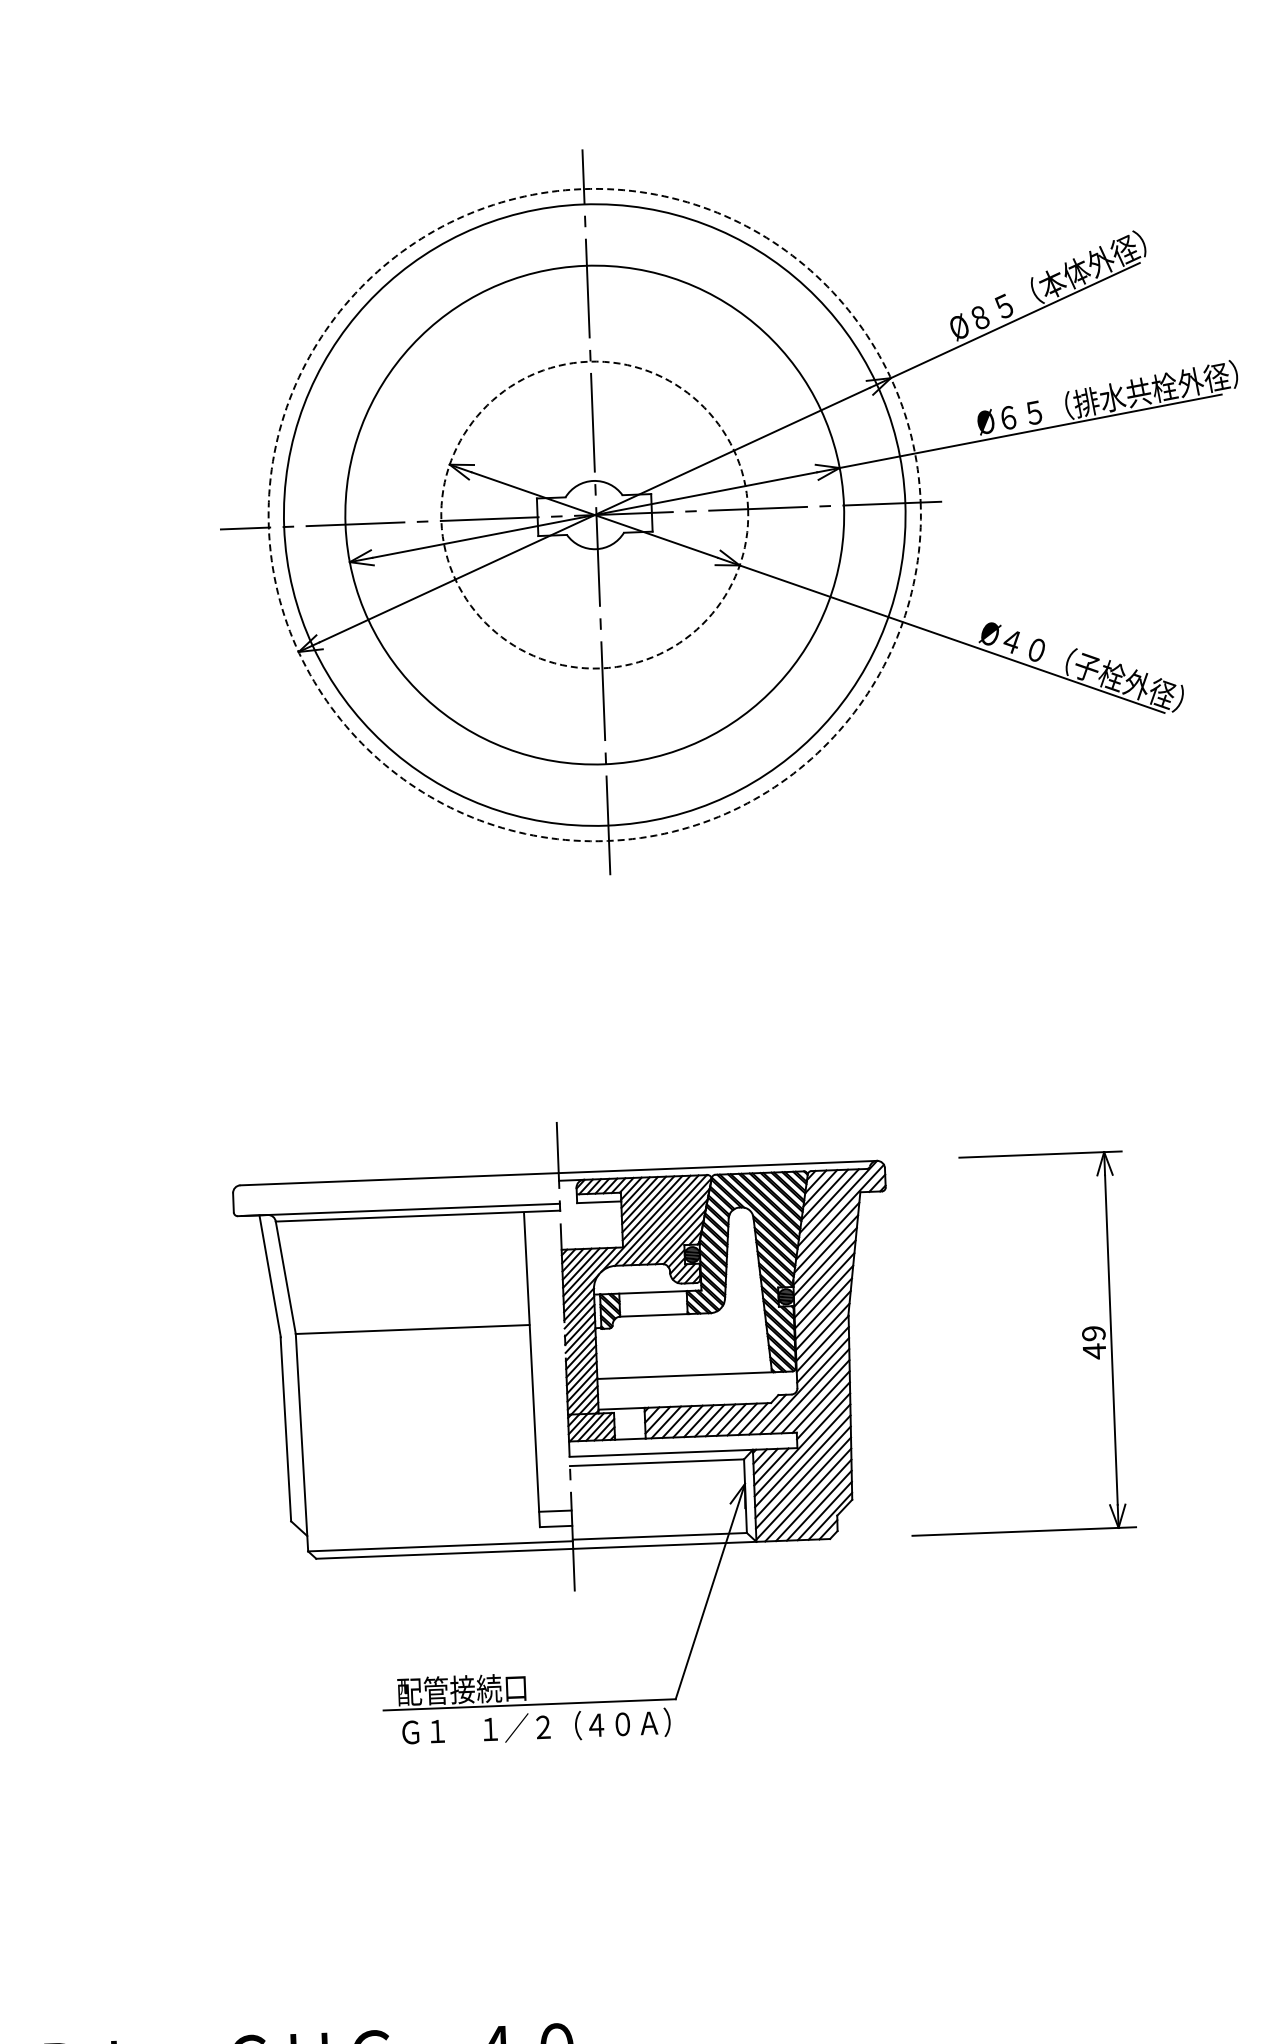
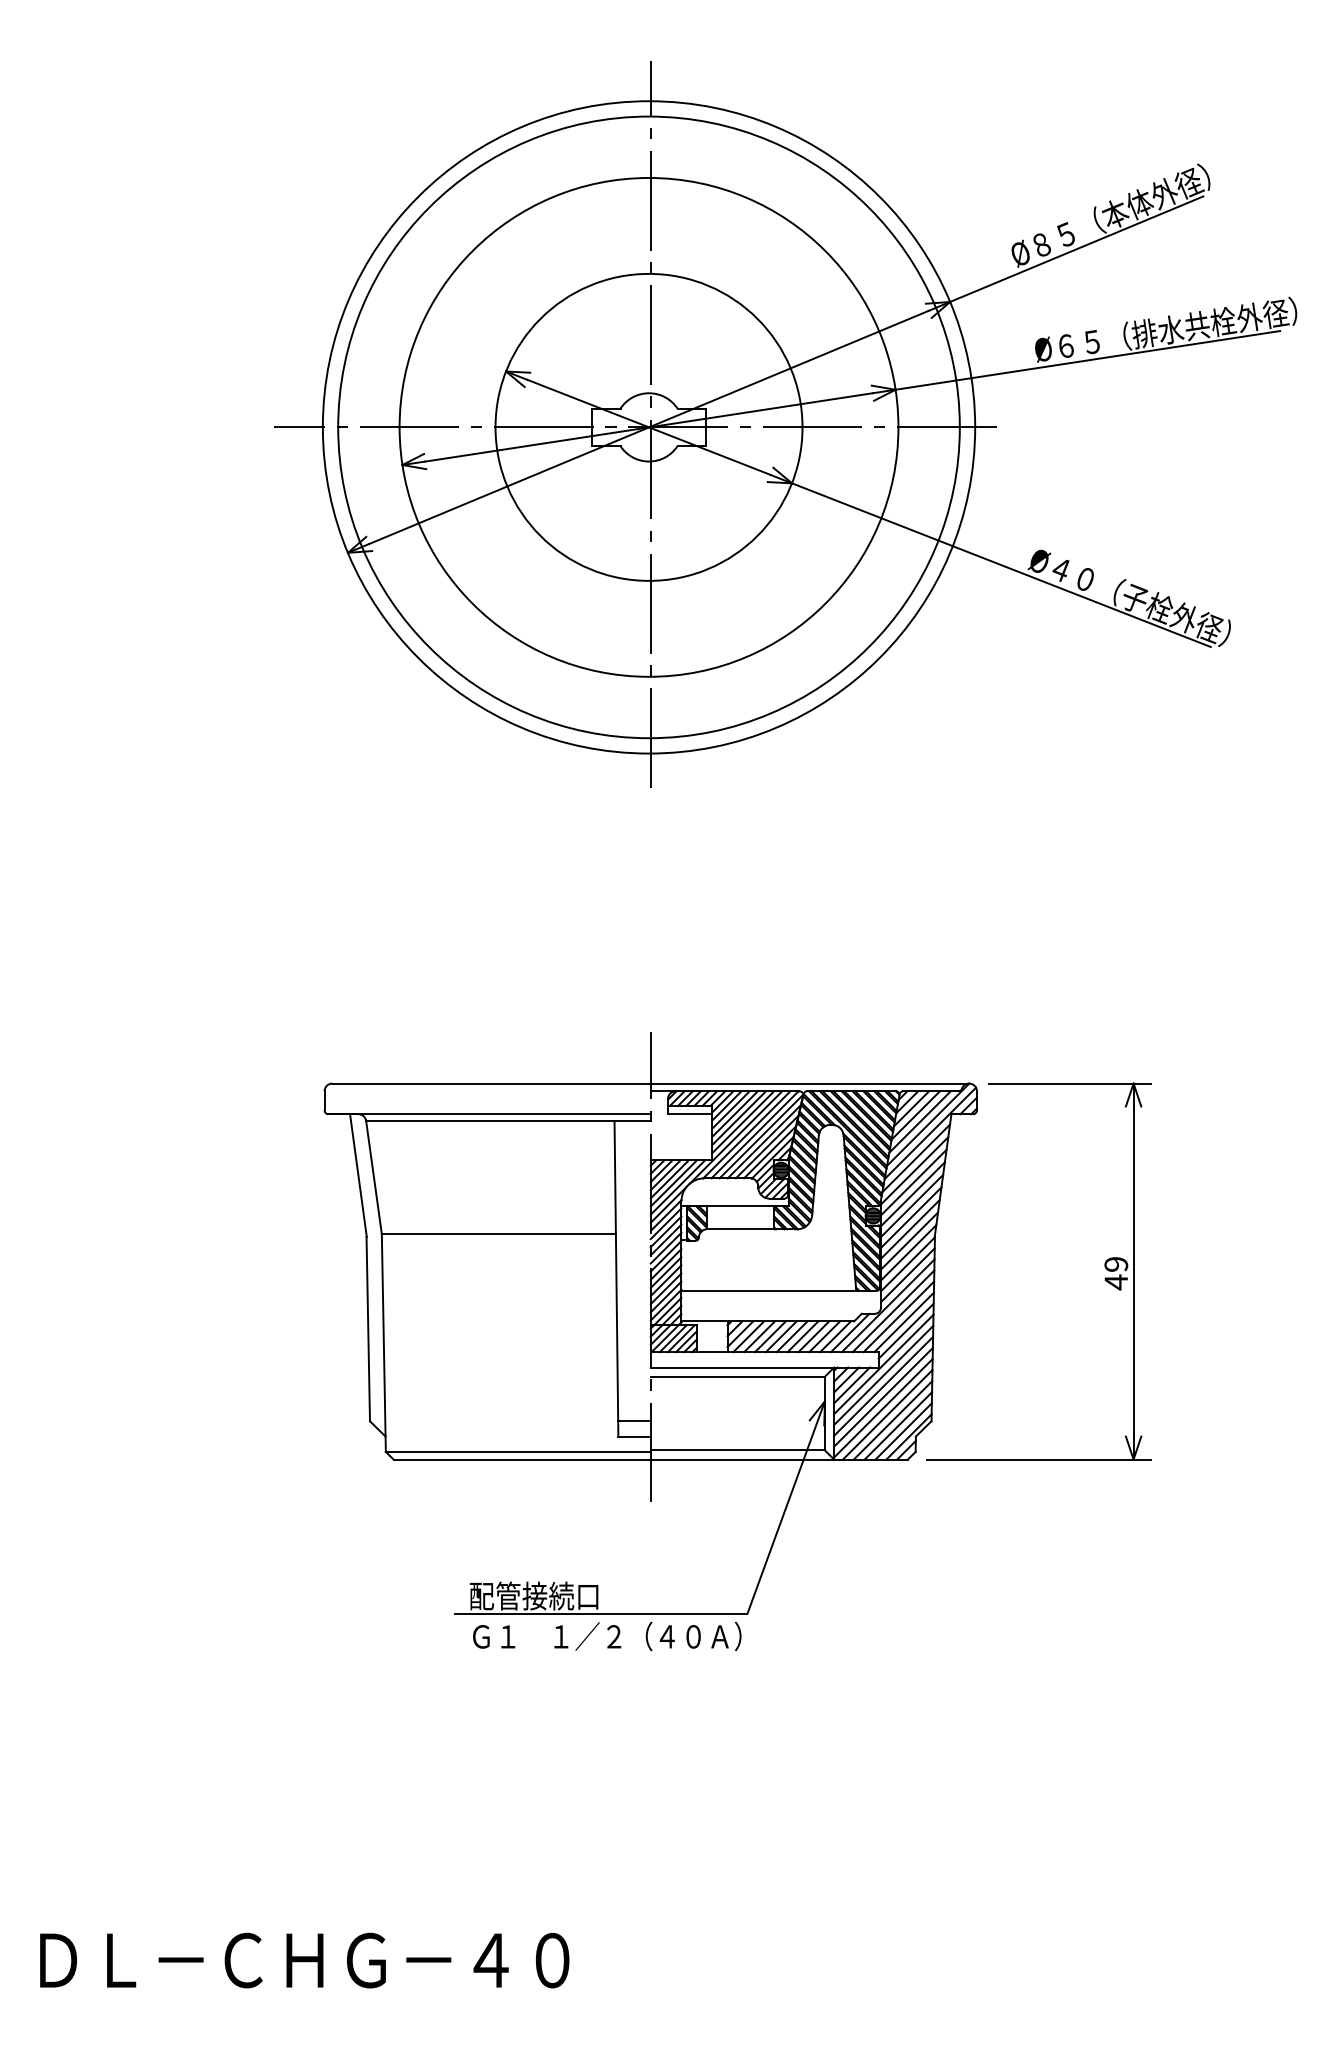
circle: (594, 514) -> (648, 426), dashed -> solid
circle: (594, 515) -> (648, 427), dashed -> solid
part: (568, 1430) -> (650, 1341), moved

